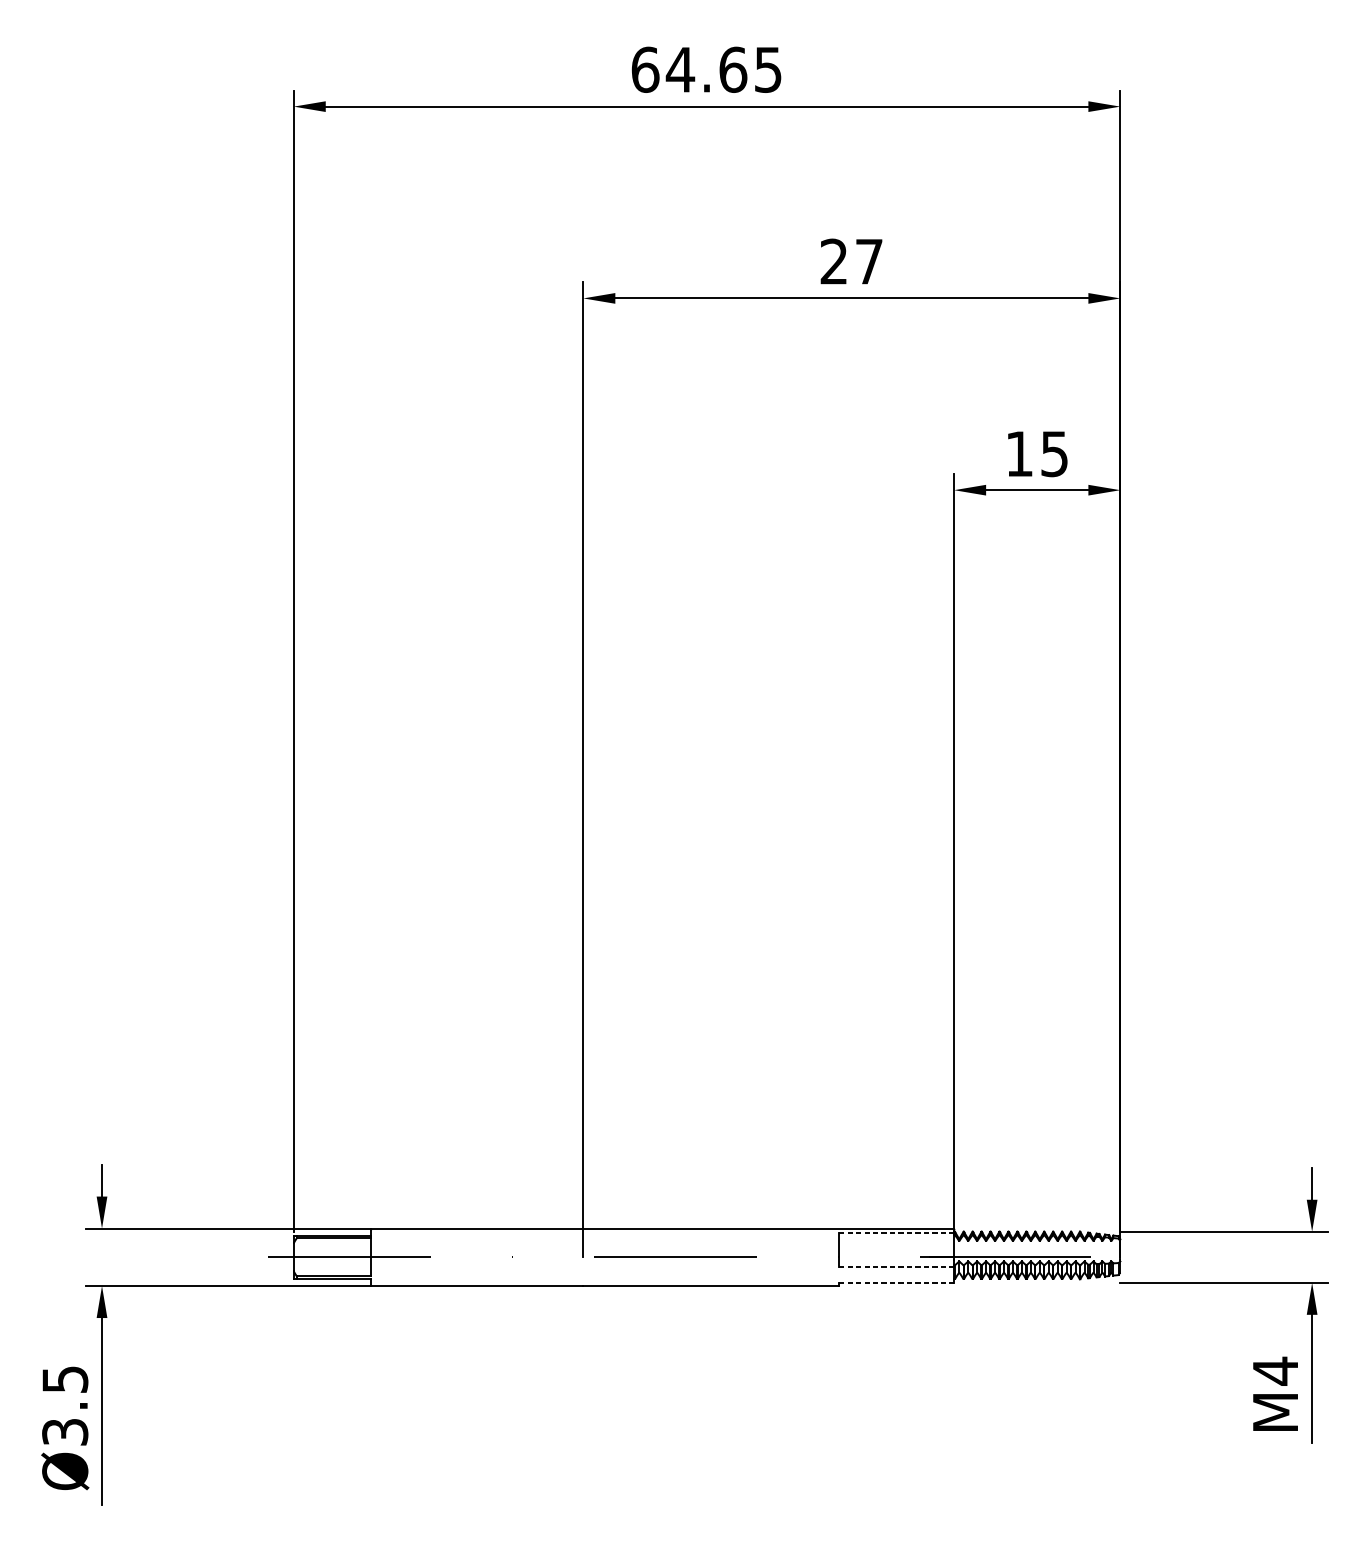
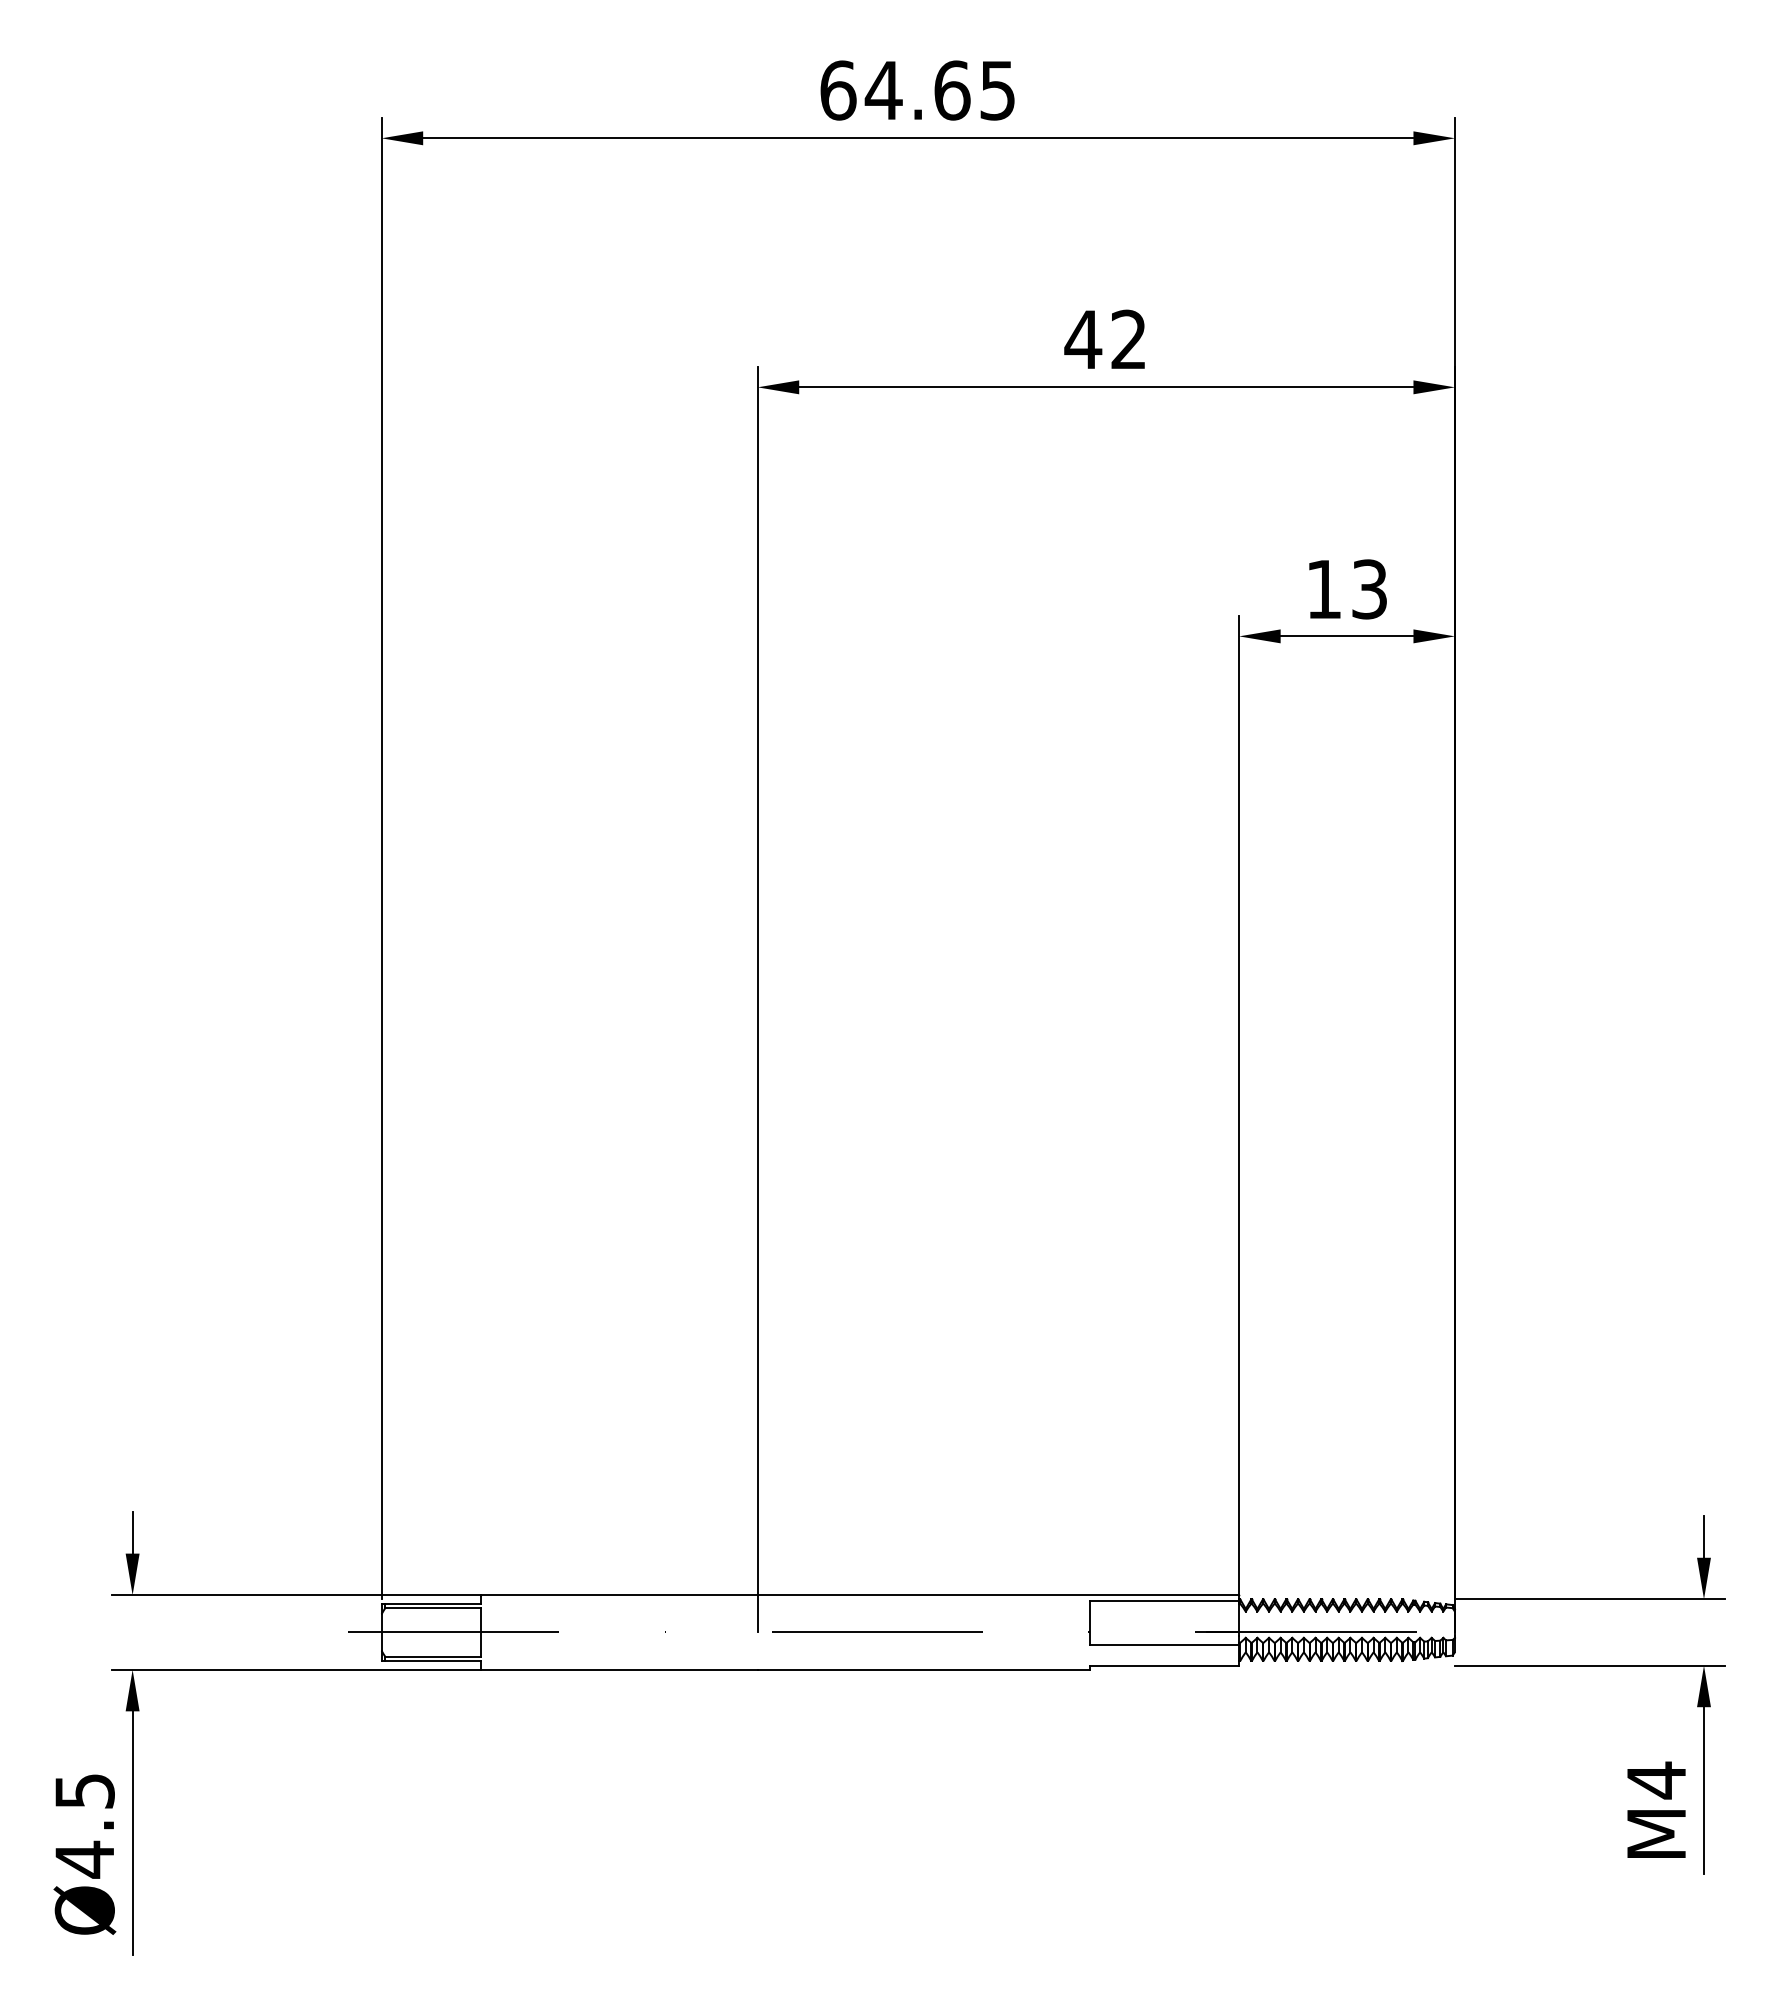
text: (850, 260) -> (1104, 338), 27 -> 42
text: (1054, 453) -> (1369, 588), 15 -> 13
line: (896, 1232) -> (1164, 1600), dashed -> solid
line: (896, 1267) -> (1164, 1645), dashed -> solid
line: (896, 1282) -> (1164, 1665), dashed -> solid
text: (64, 1432) -> (84, 1859), Ø3.5 -> Ø4.5

